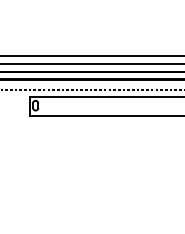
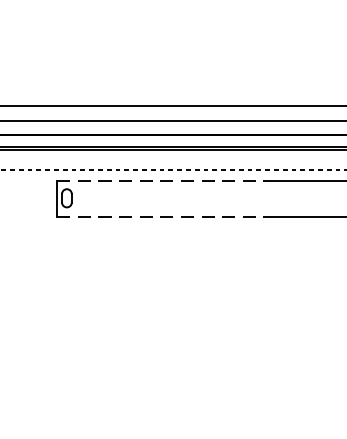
line: (87, 96) -> (164, 181), solid -> dashed
line: (87, 115) -> (164, 216), solid -> dashed

